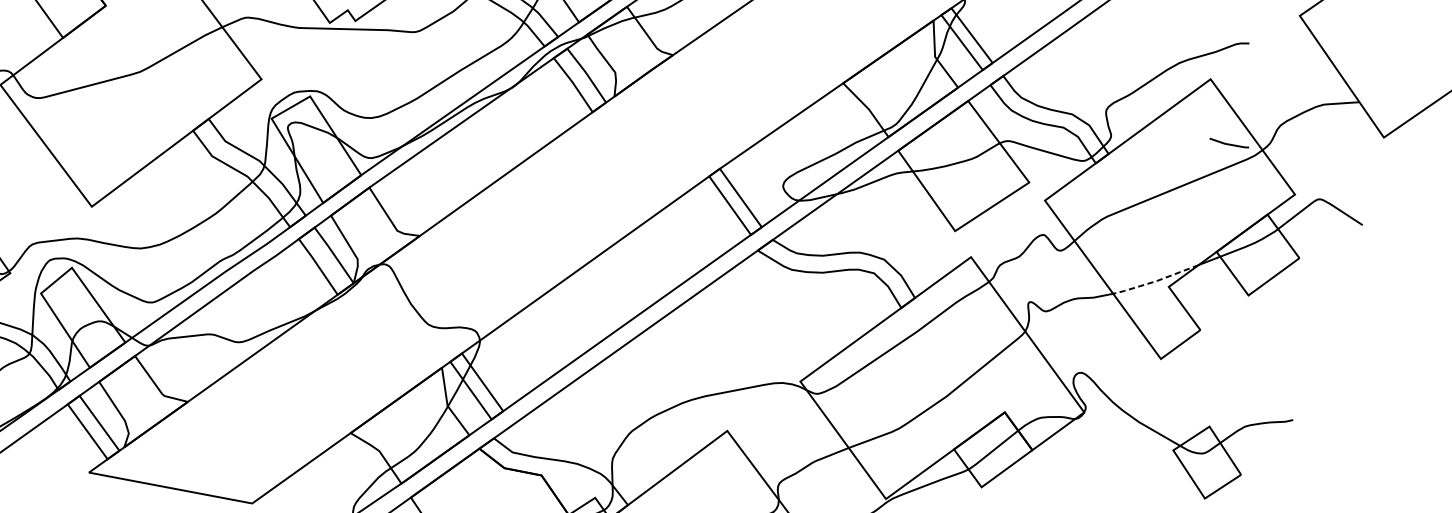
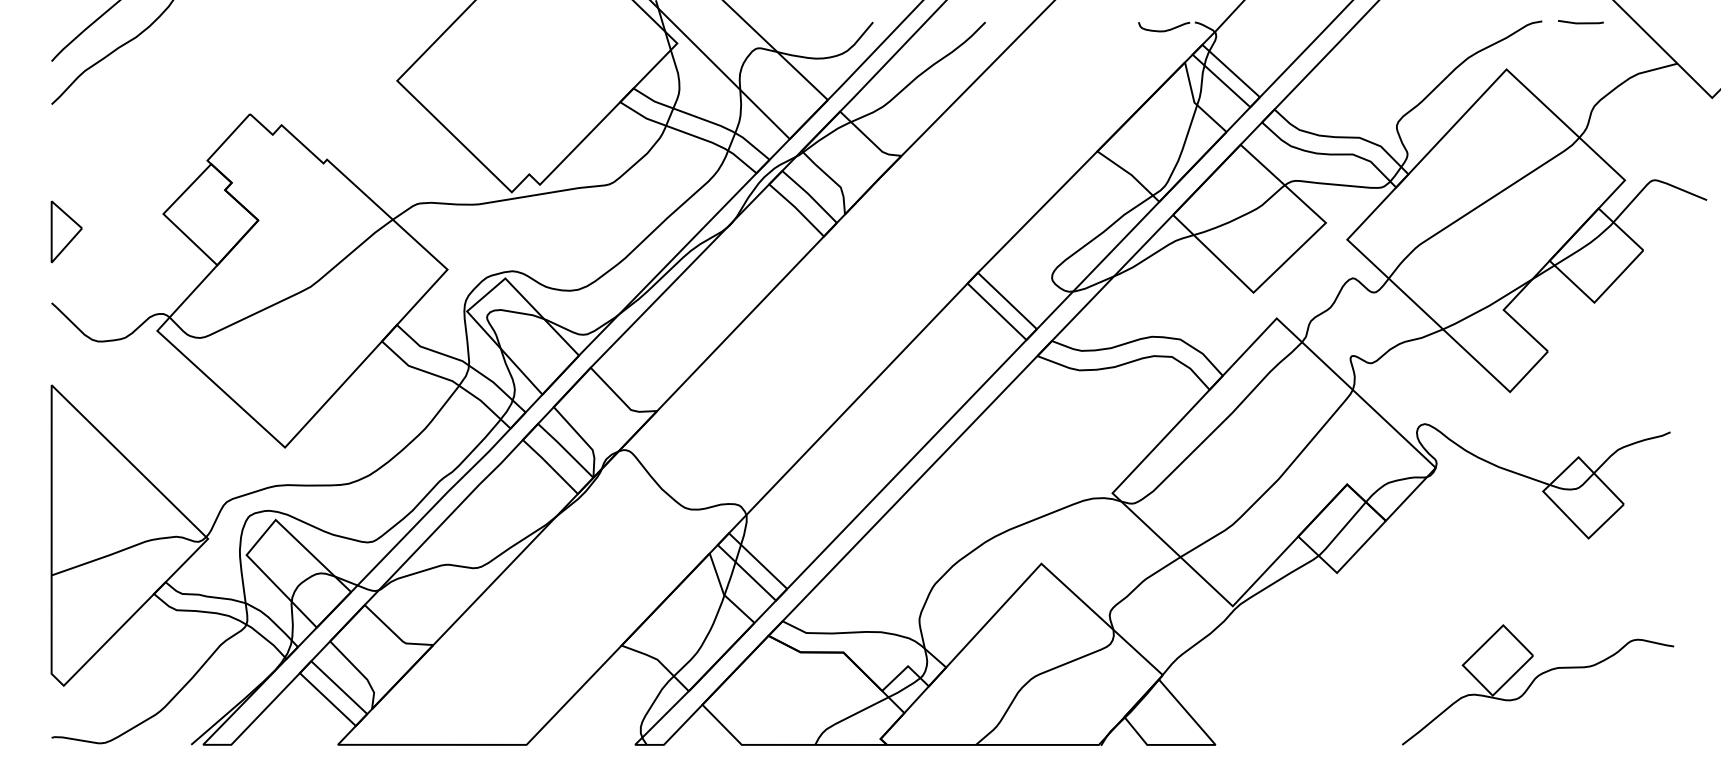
line: (1228, 143) -> (1580, 22), moved
line: (1156, 281) -> (1488, 306), dashed -> solid

